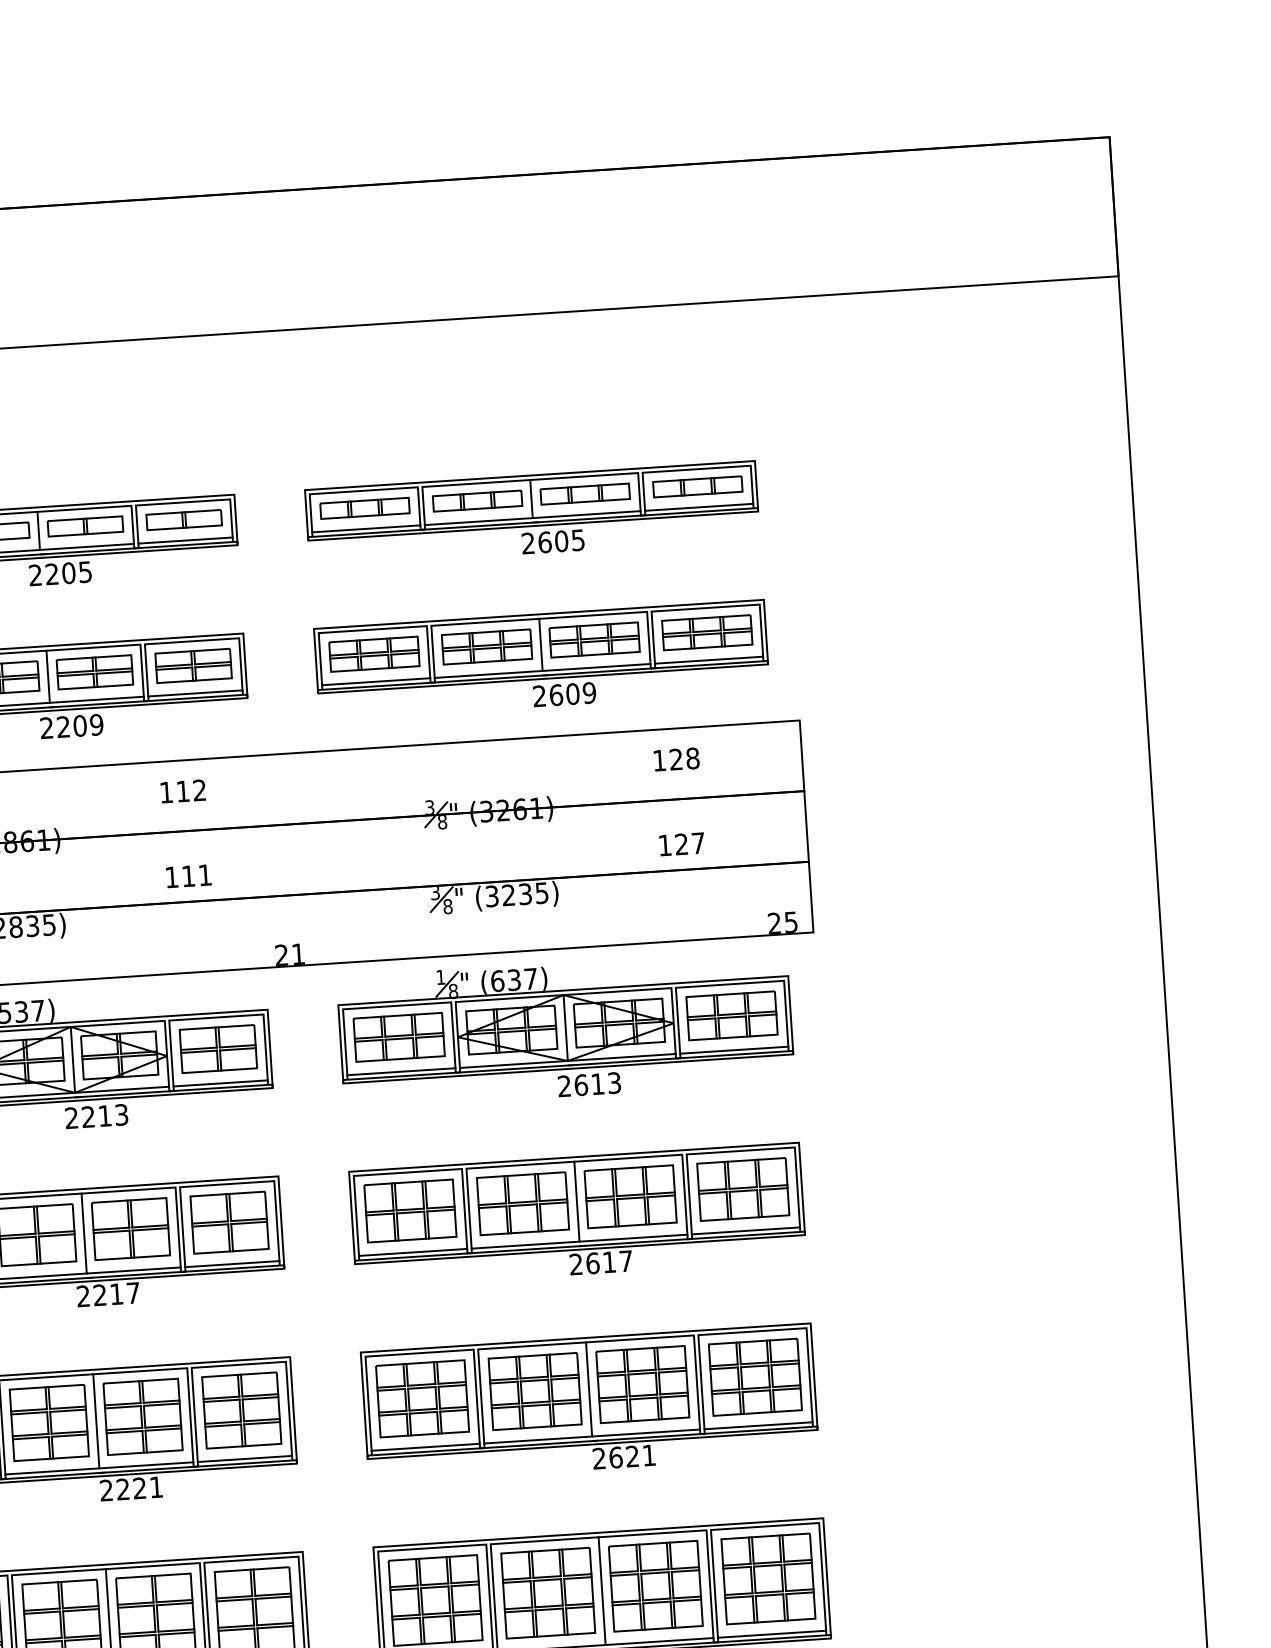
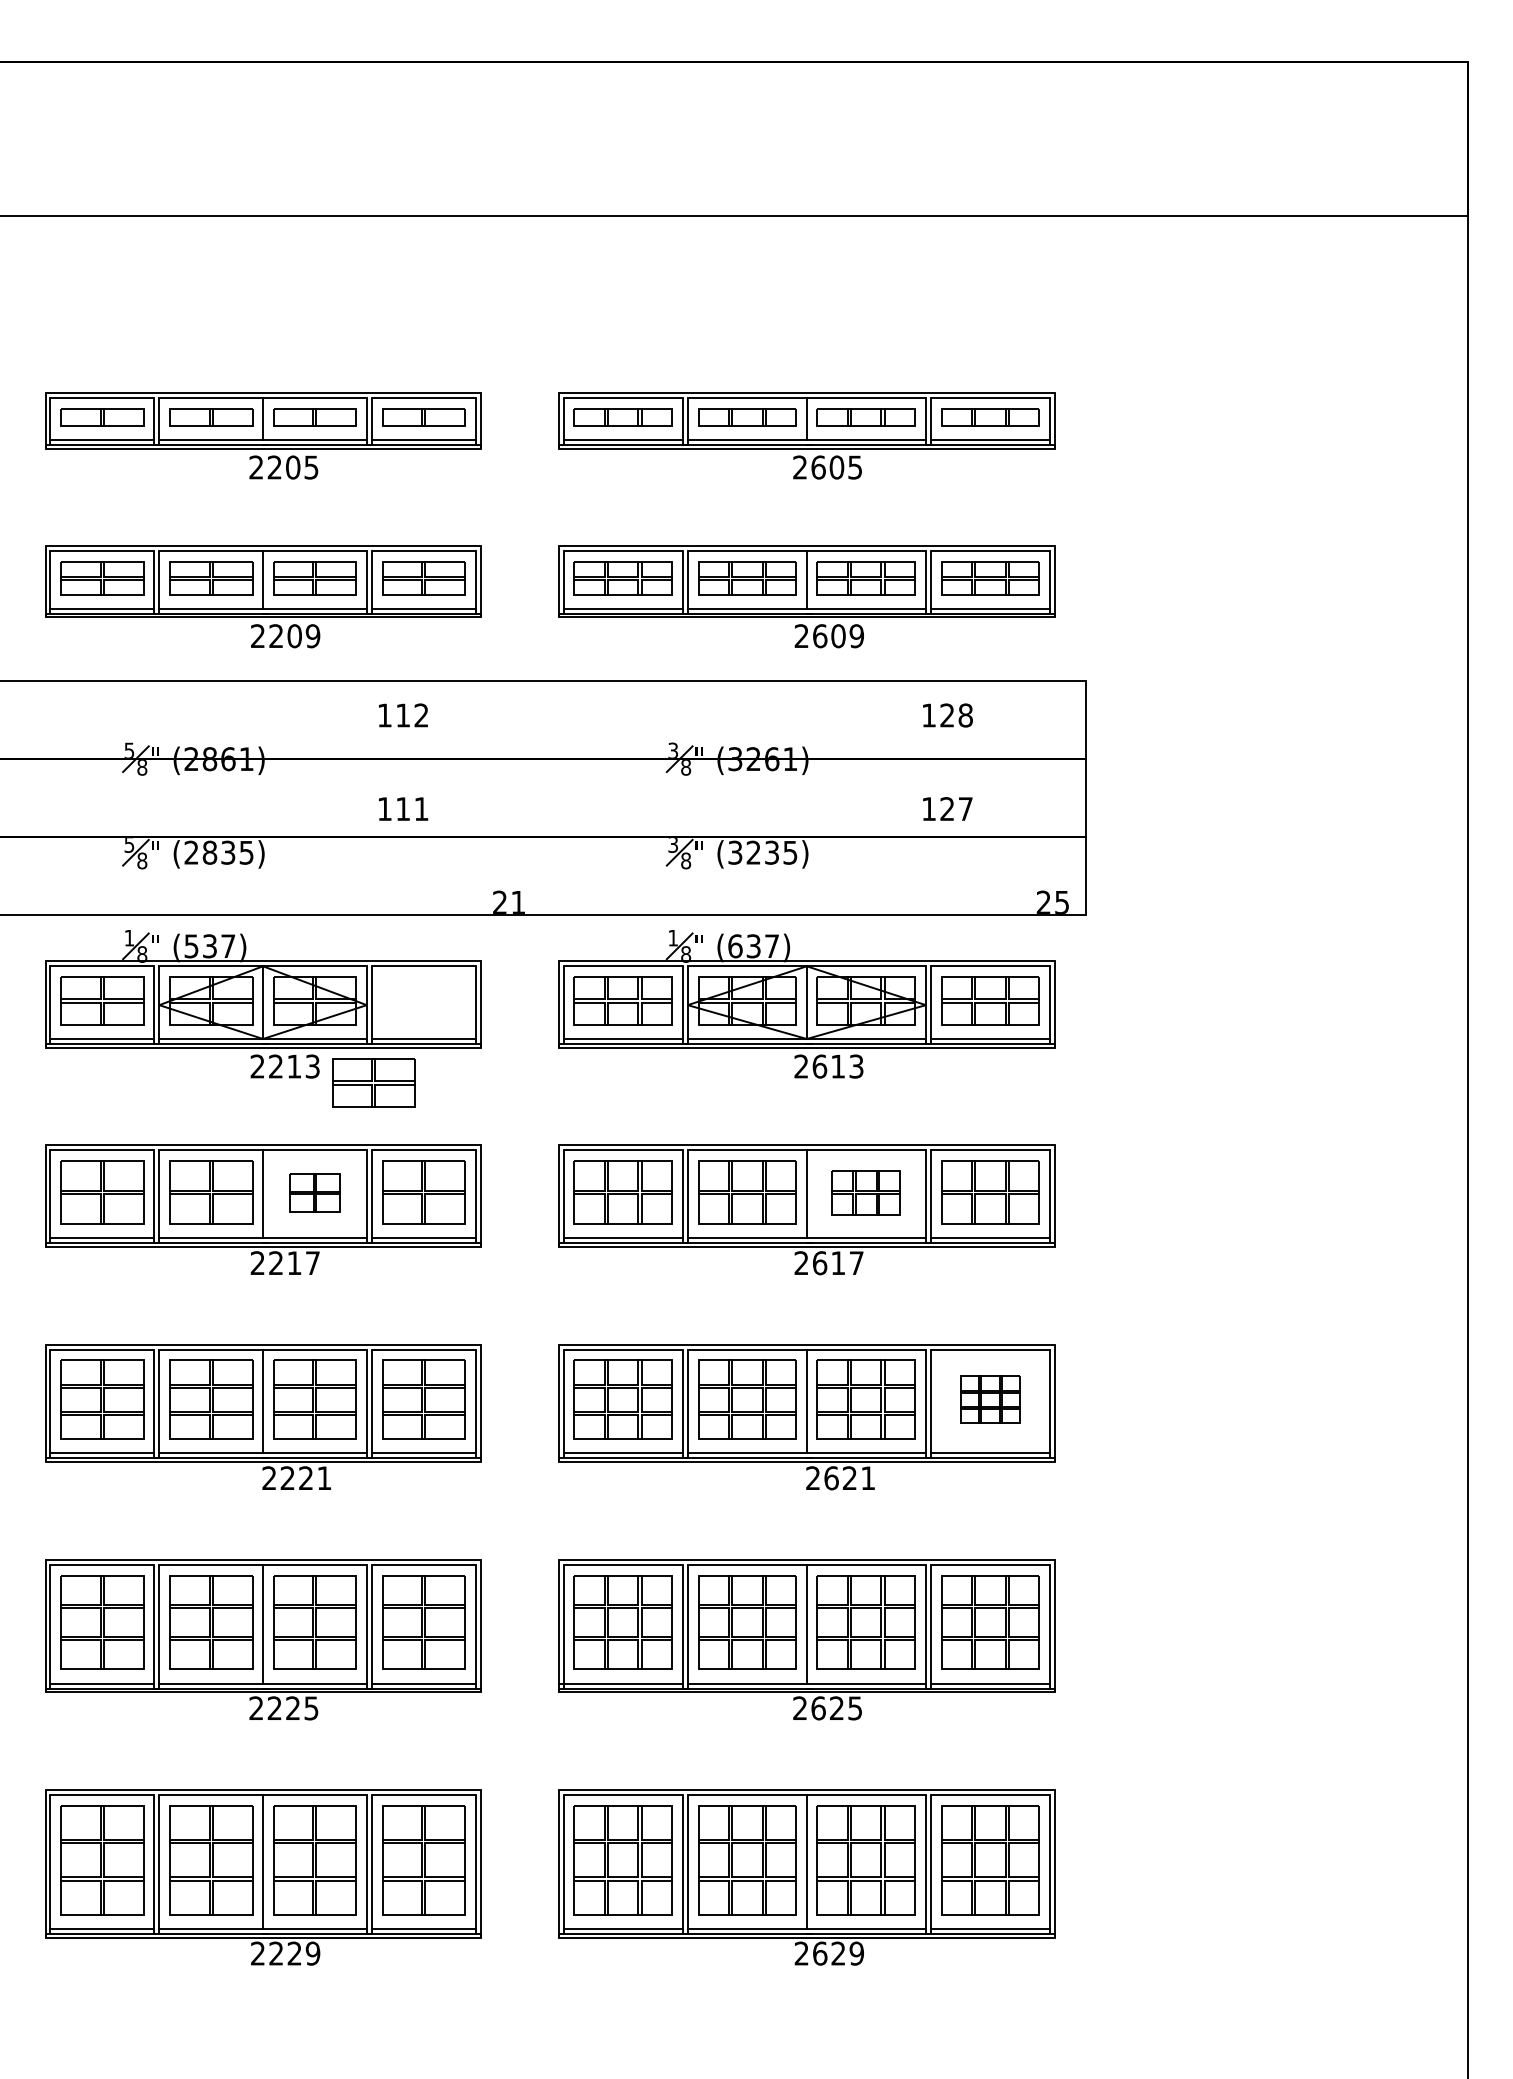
part: (218, 1048) -> (373, 1082), moved
part: (629, 1196) -> (865, 1192), size x0.7
part: (130, 1228) -> (314, 1192), size x0.6
part: (755, 1376) -> (990, 1399), size x0.6

